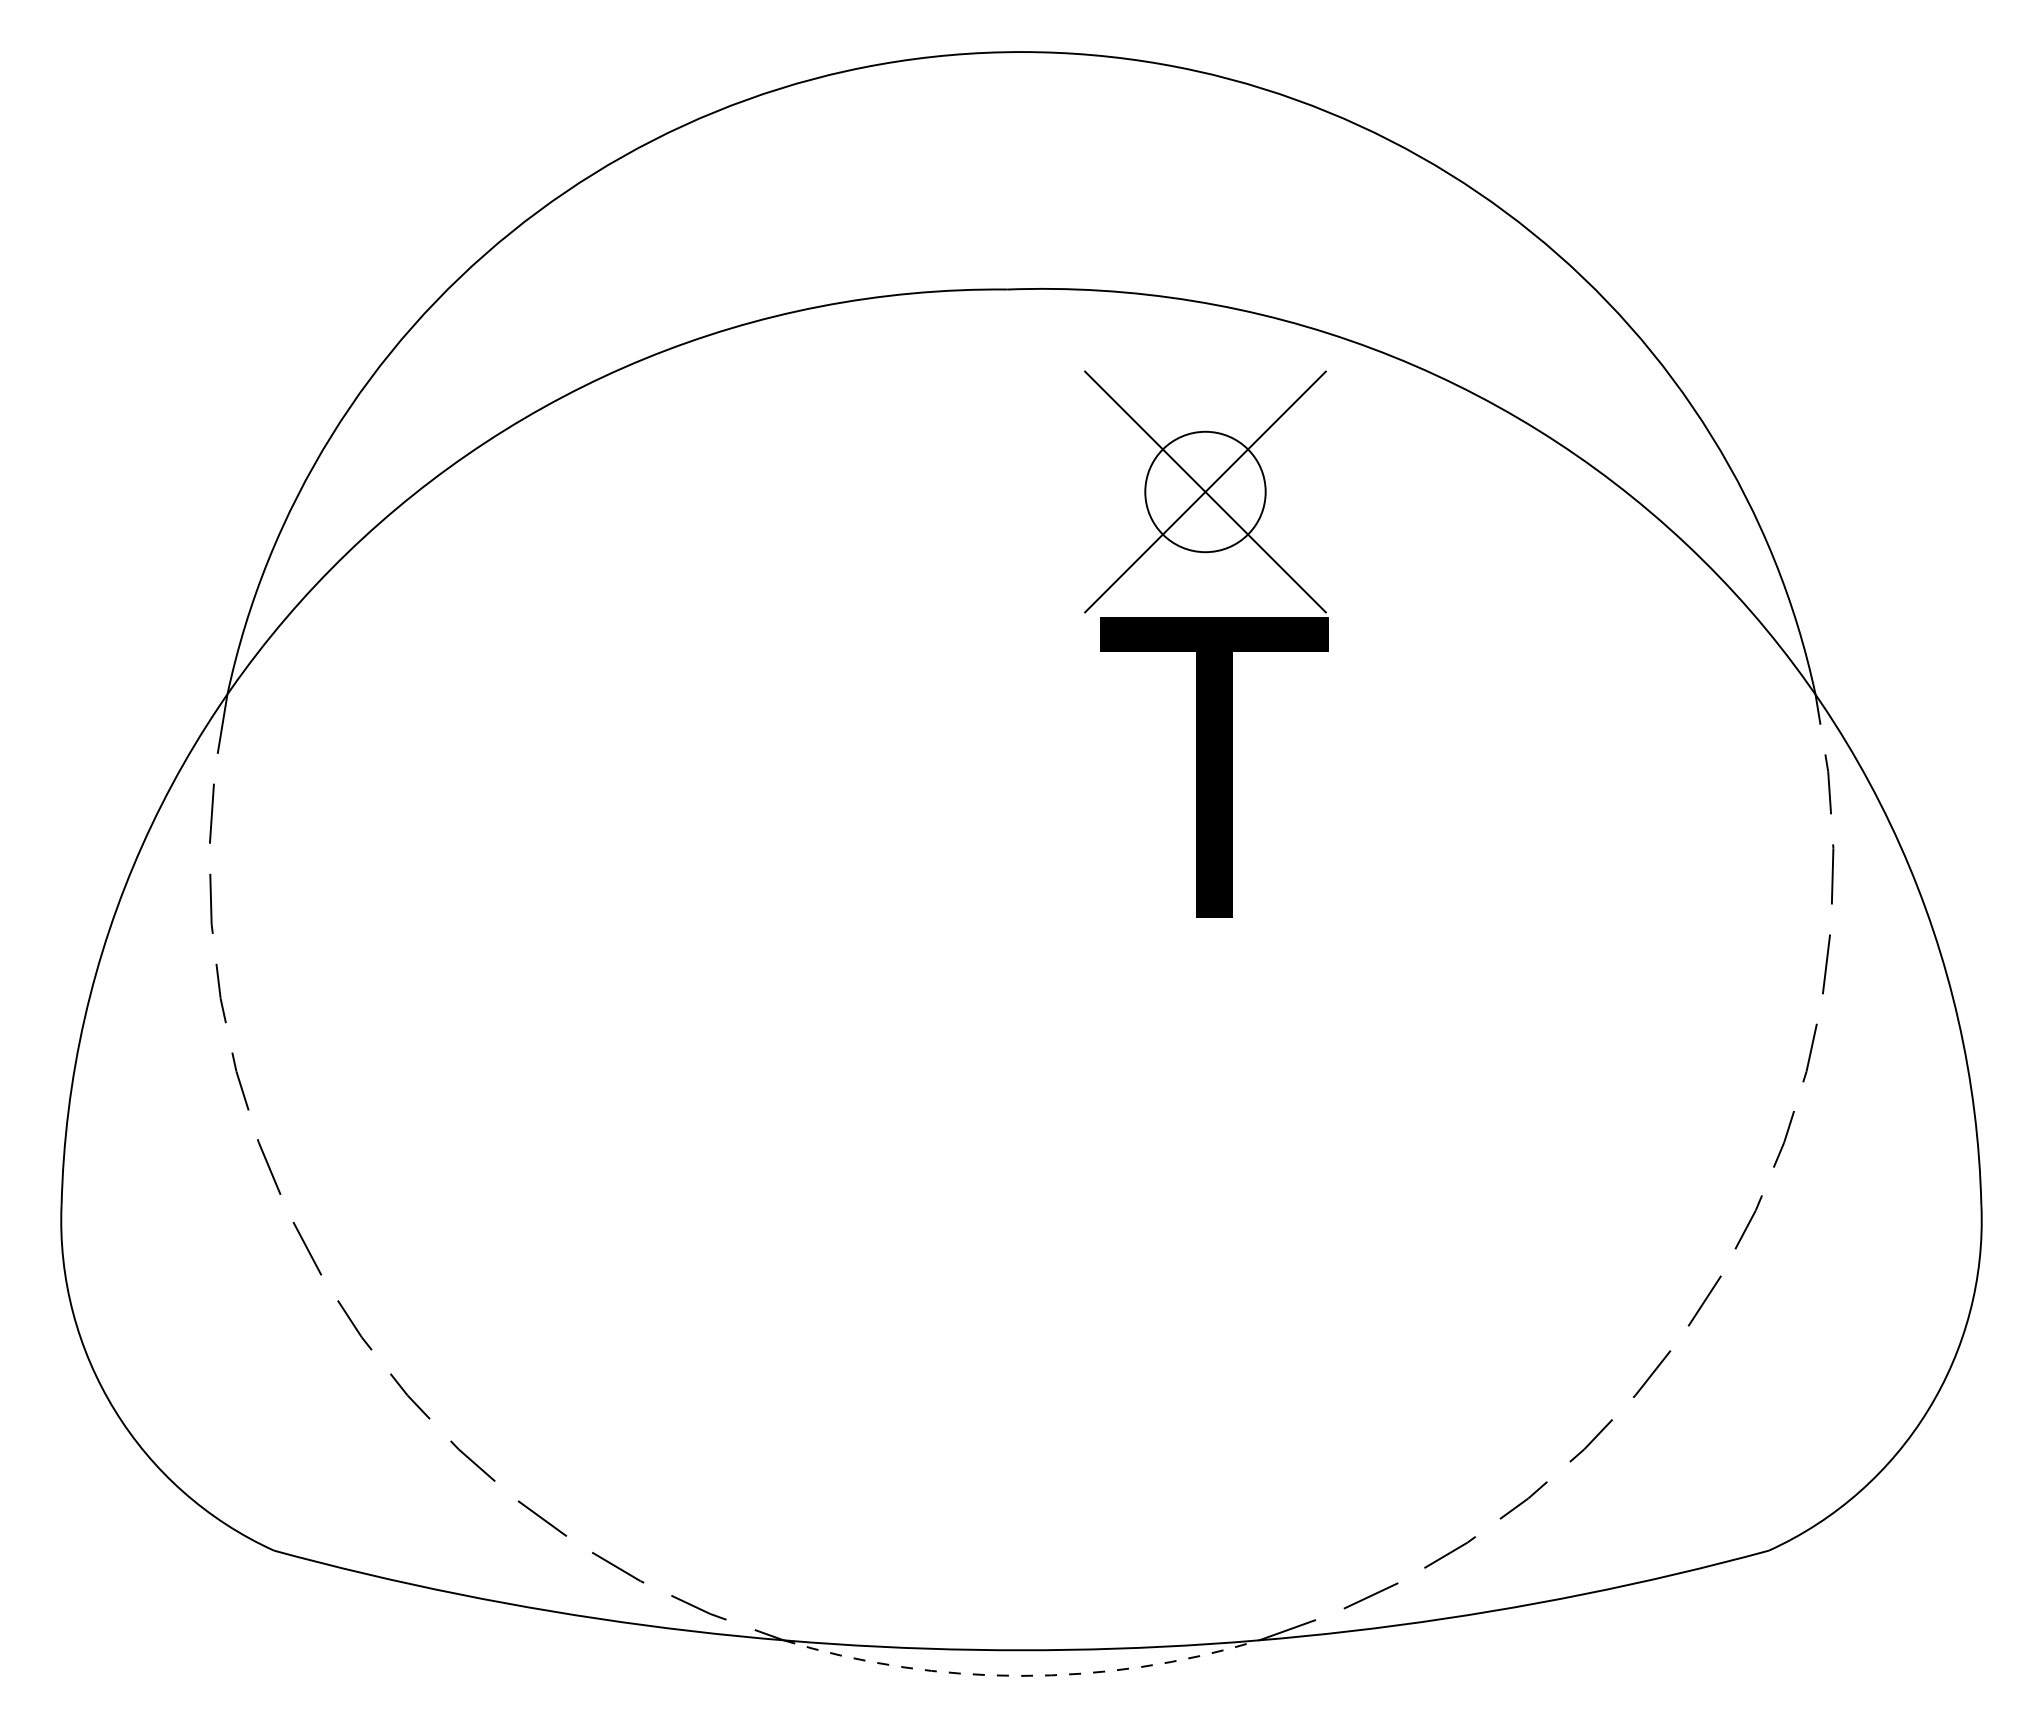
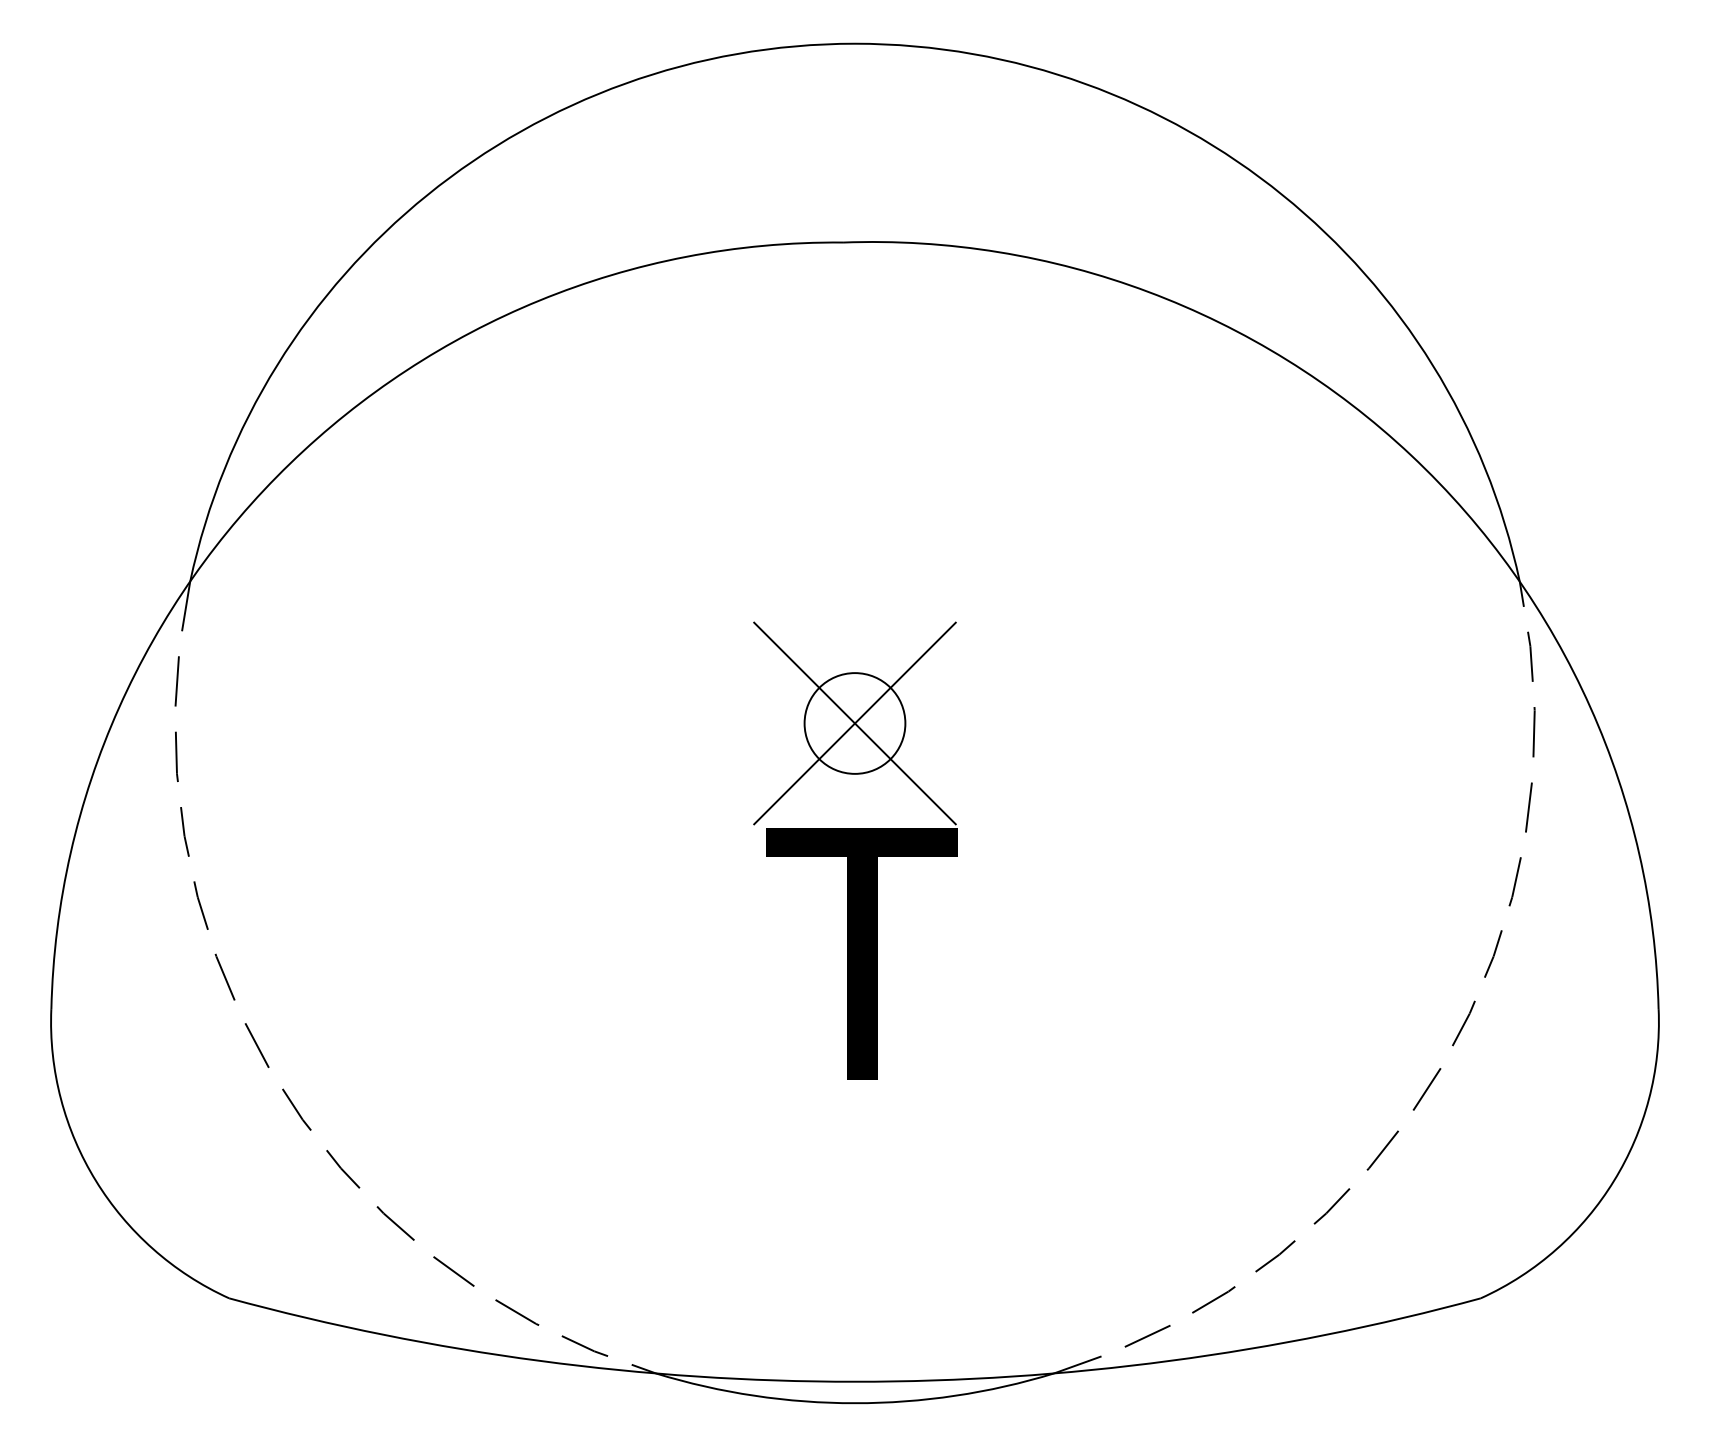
part: (1206, 643) -> (855, 850), moved
arc: (1021, 1675) -> (855, 1402), dashed -> solid

